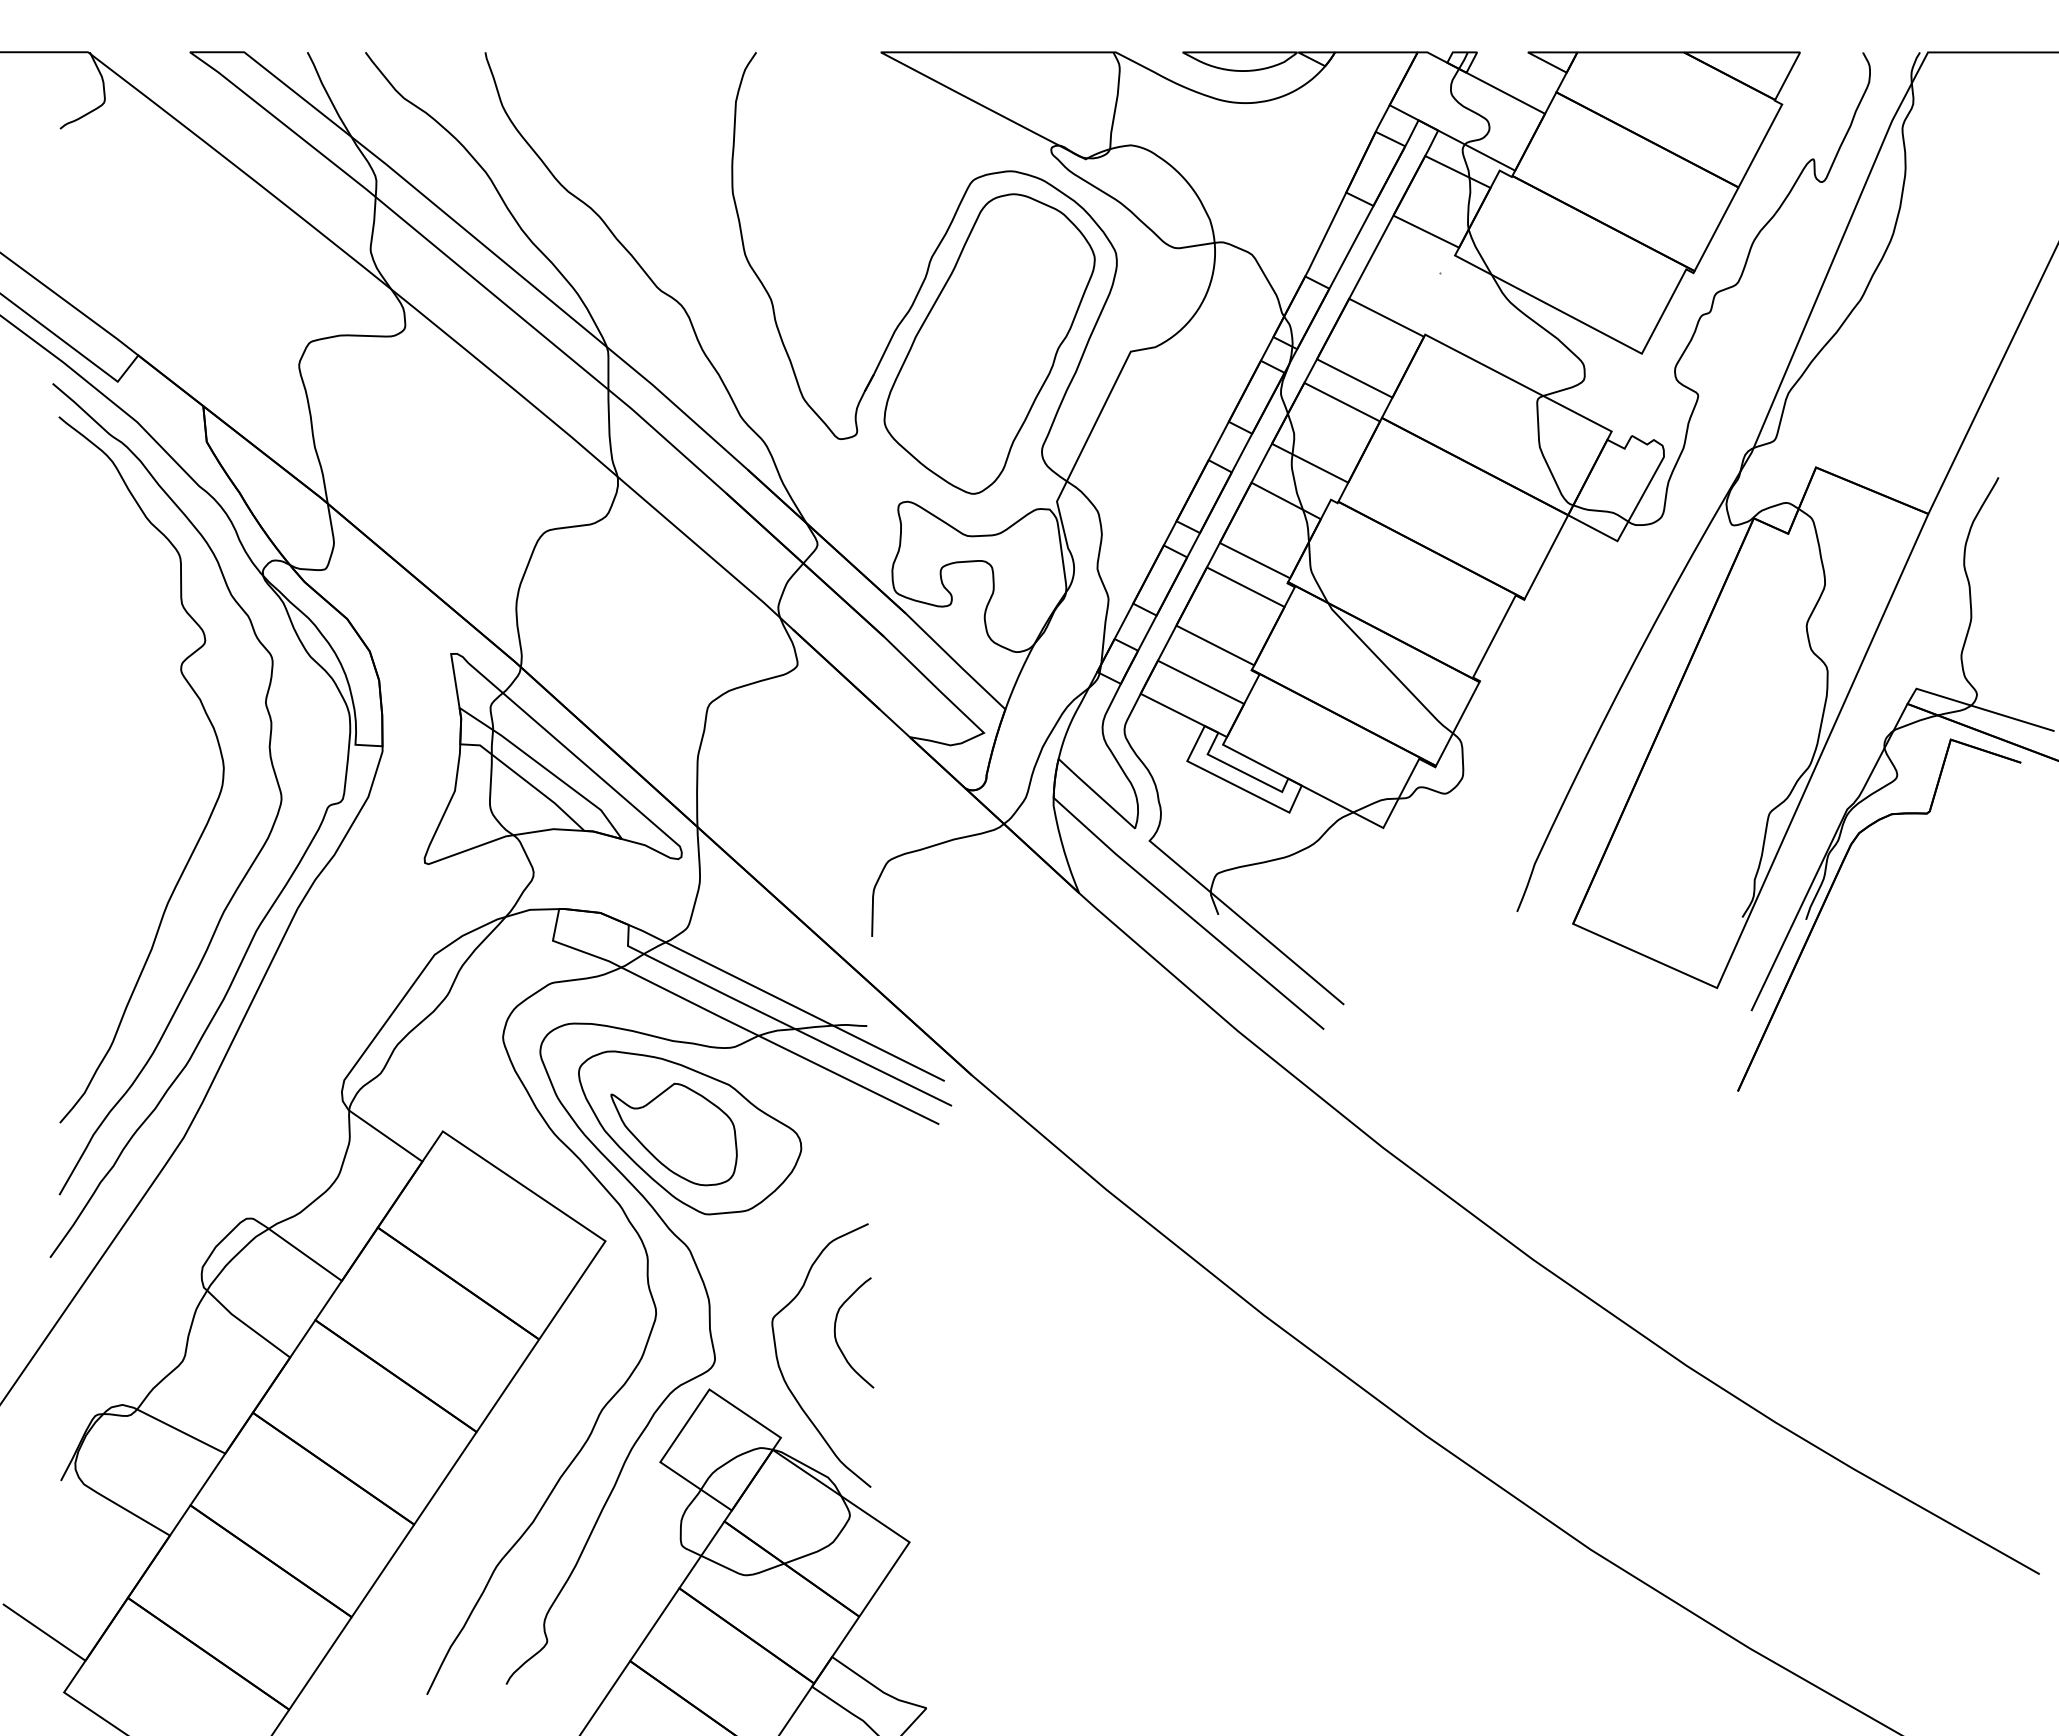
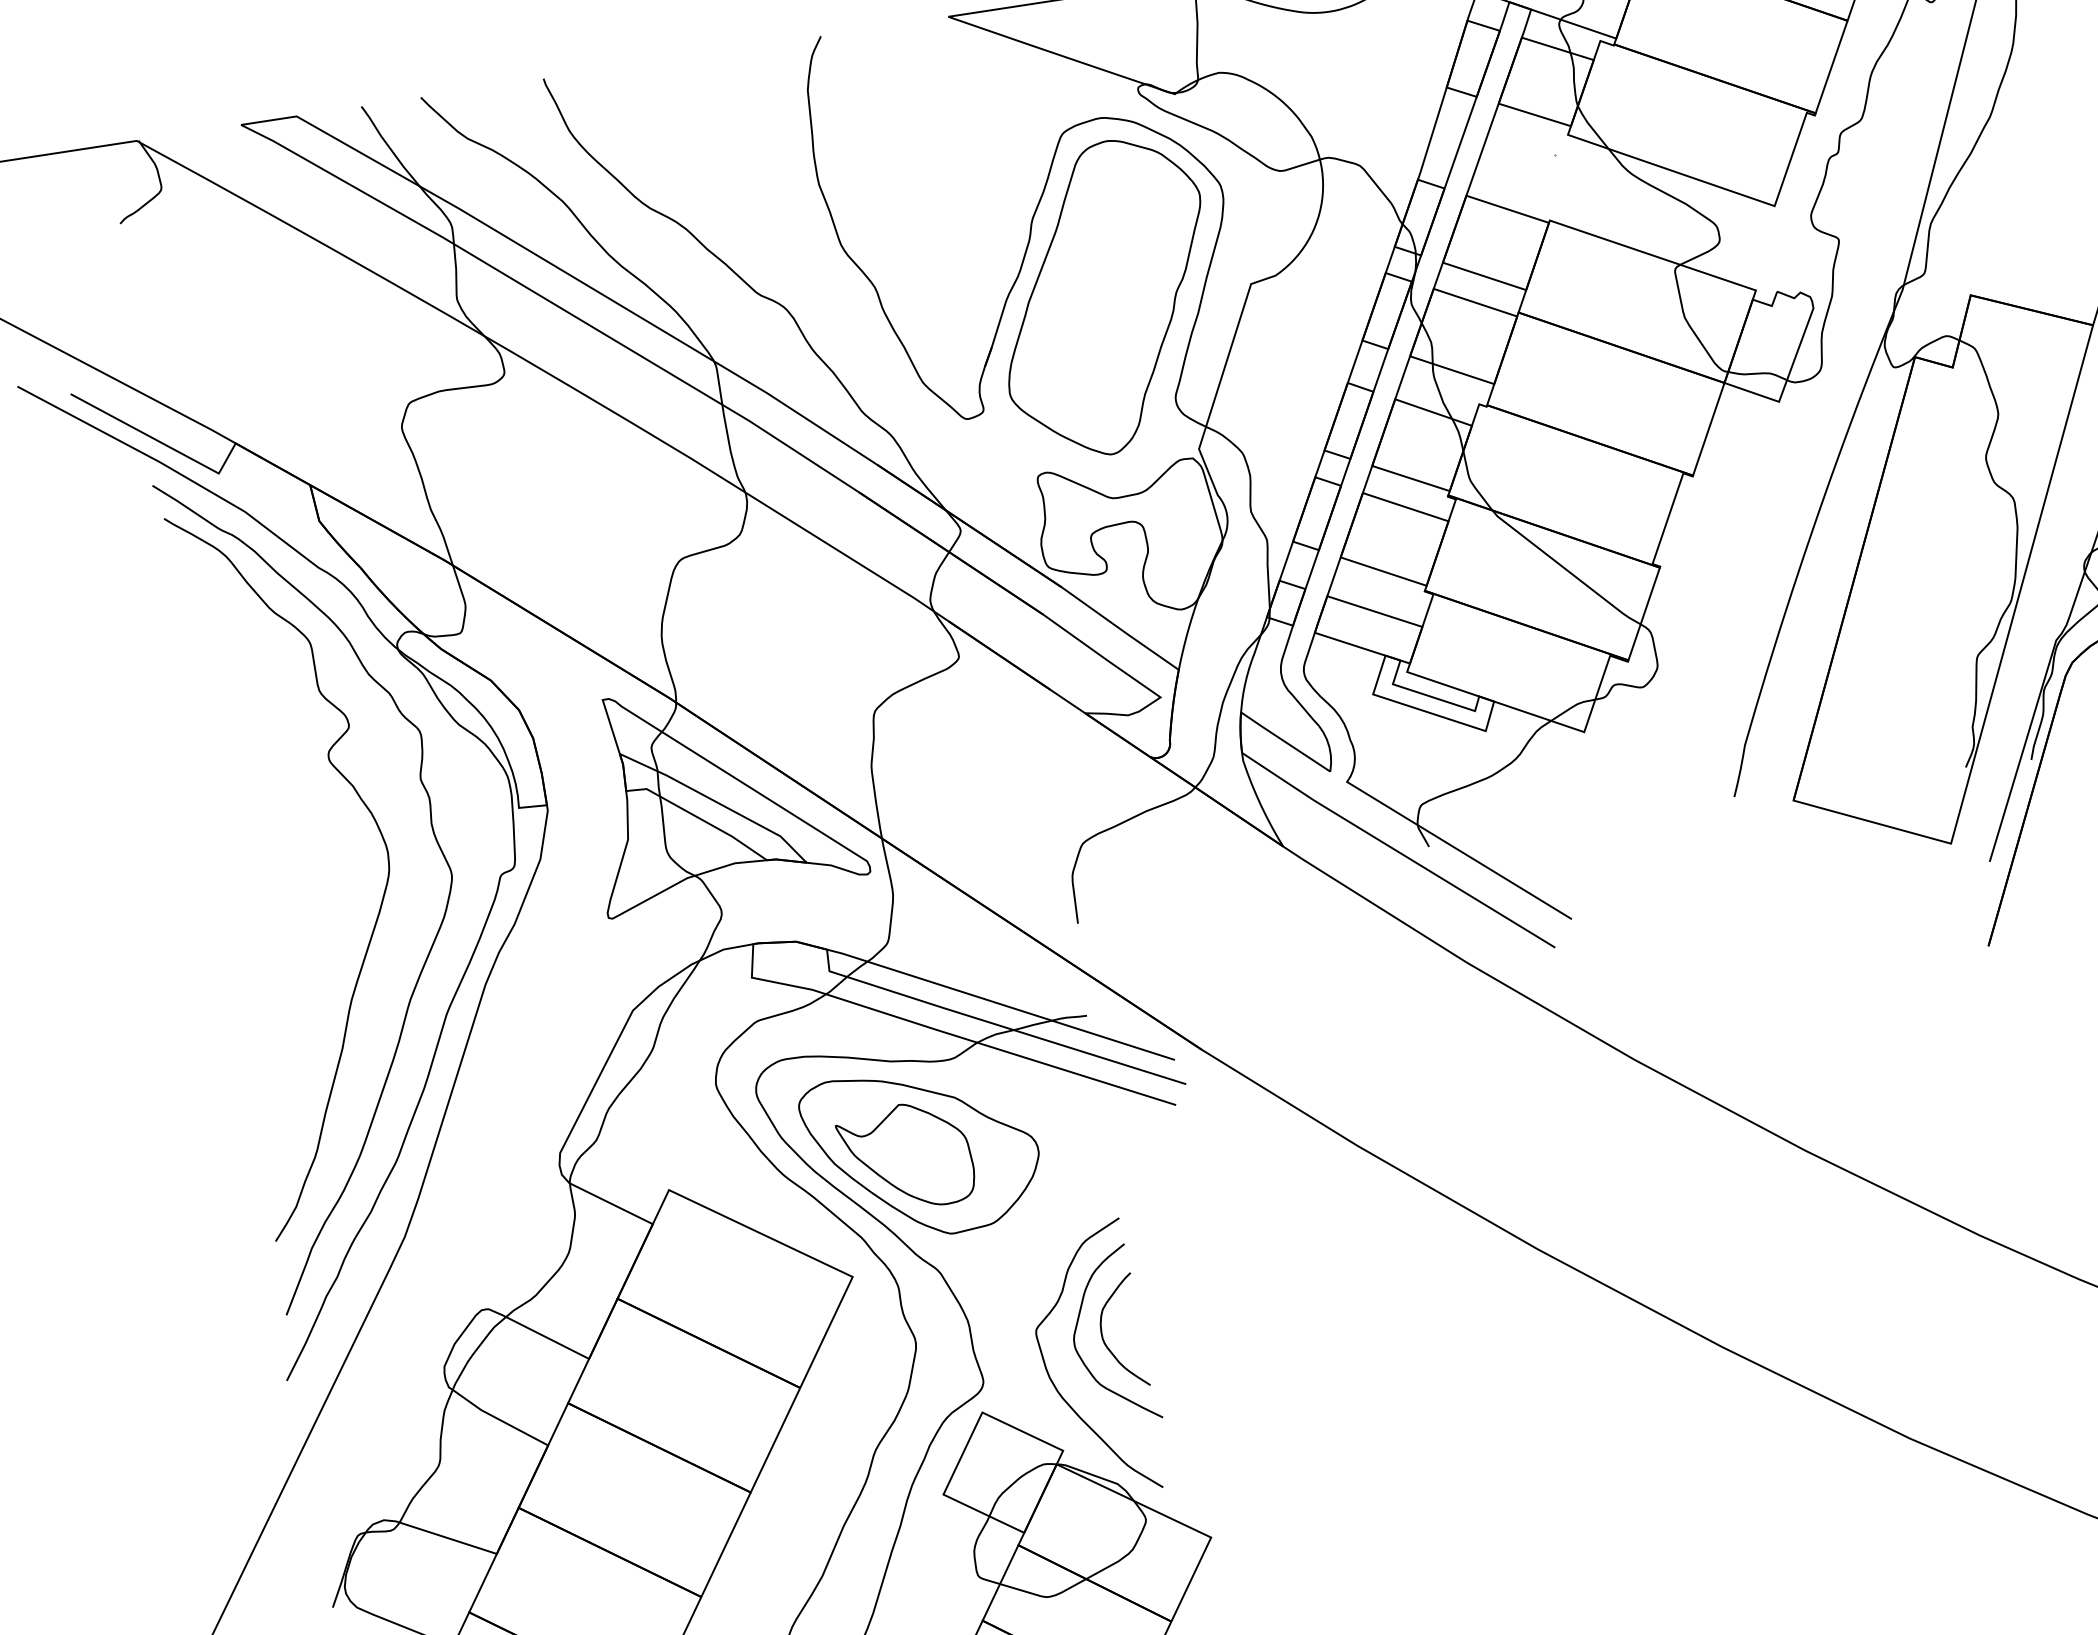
curve: (812, 1322) -> (1077, 1327), added

